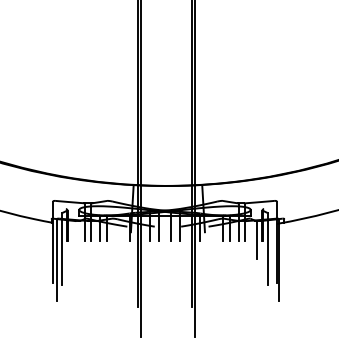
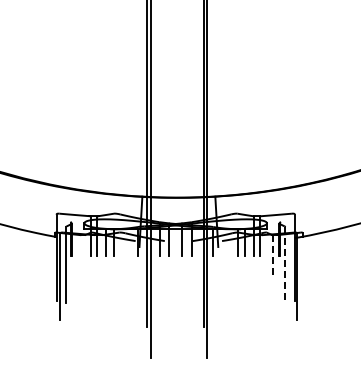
line: (256, 240) -> (273, 255), solid -> dashed
line: (268, 249) -> (285, 265), solid -> dashed

